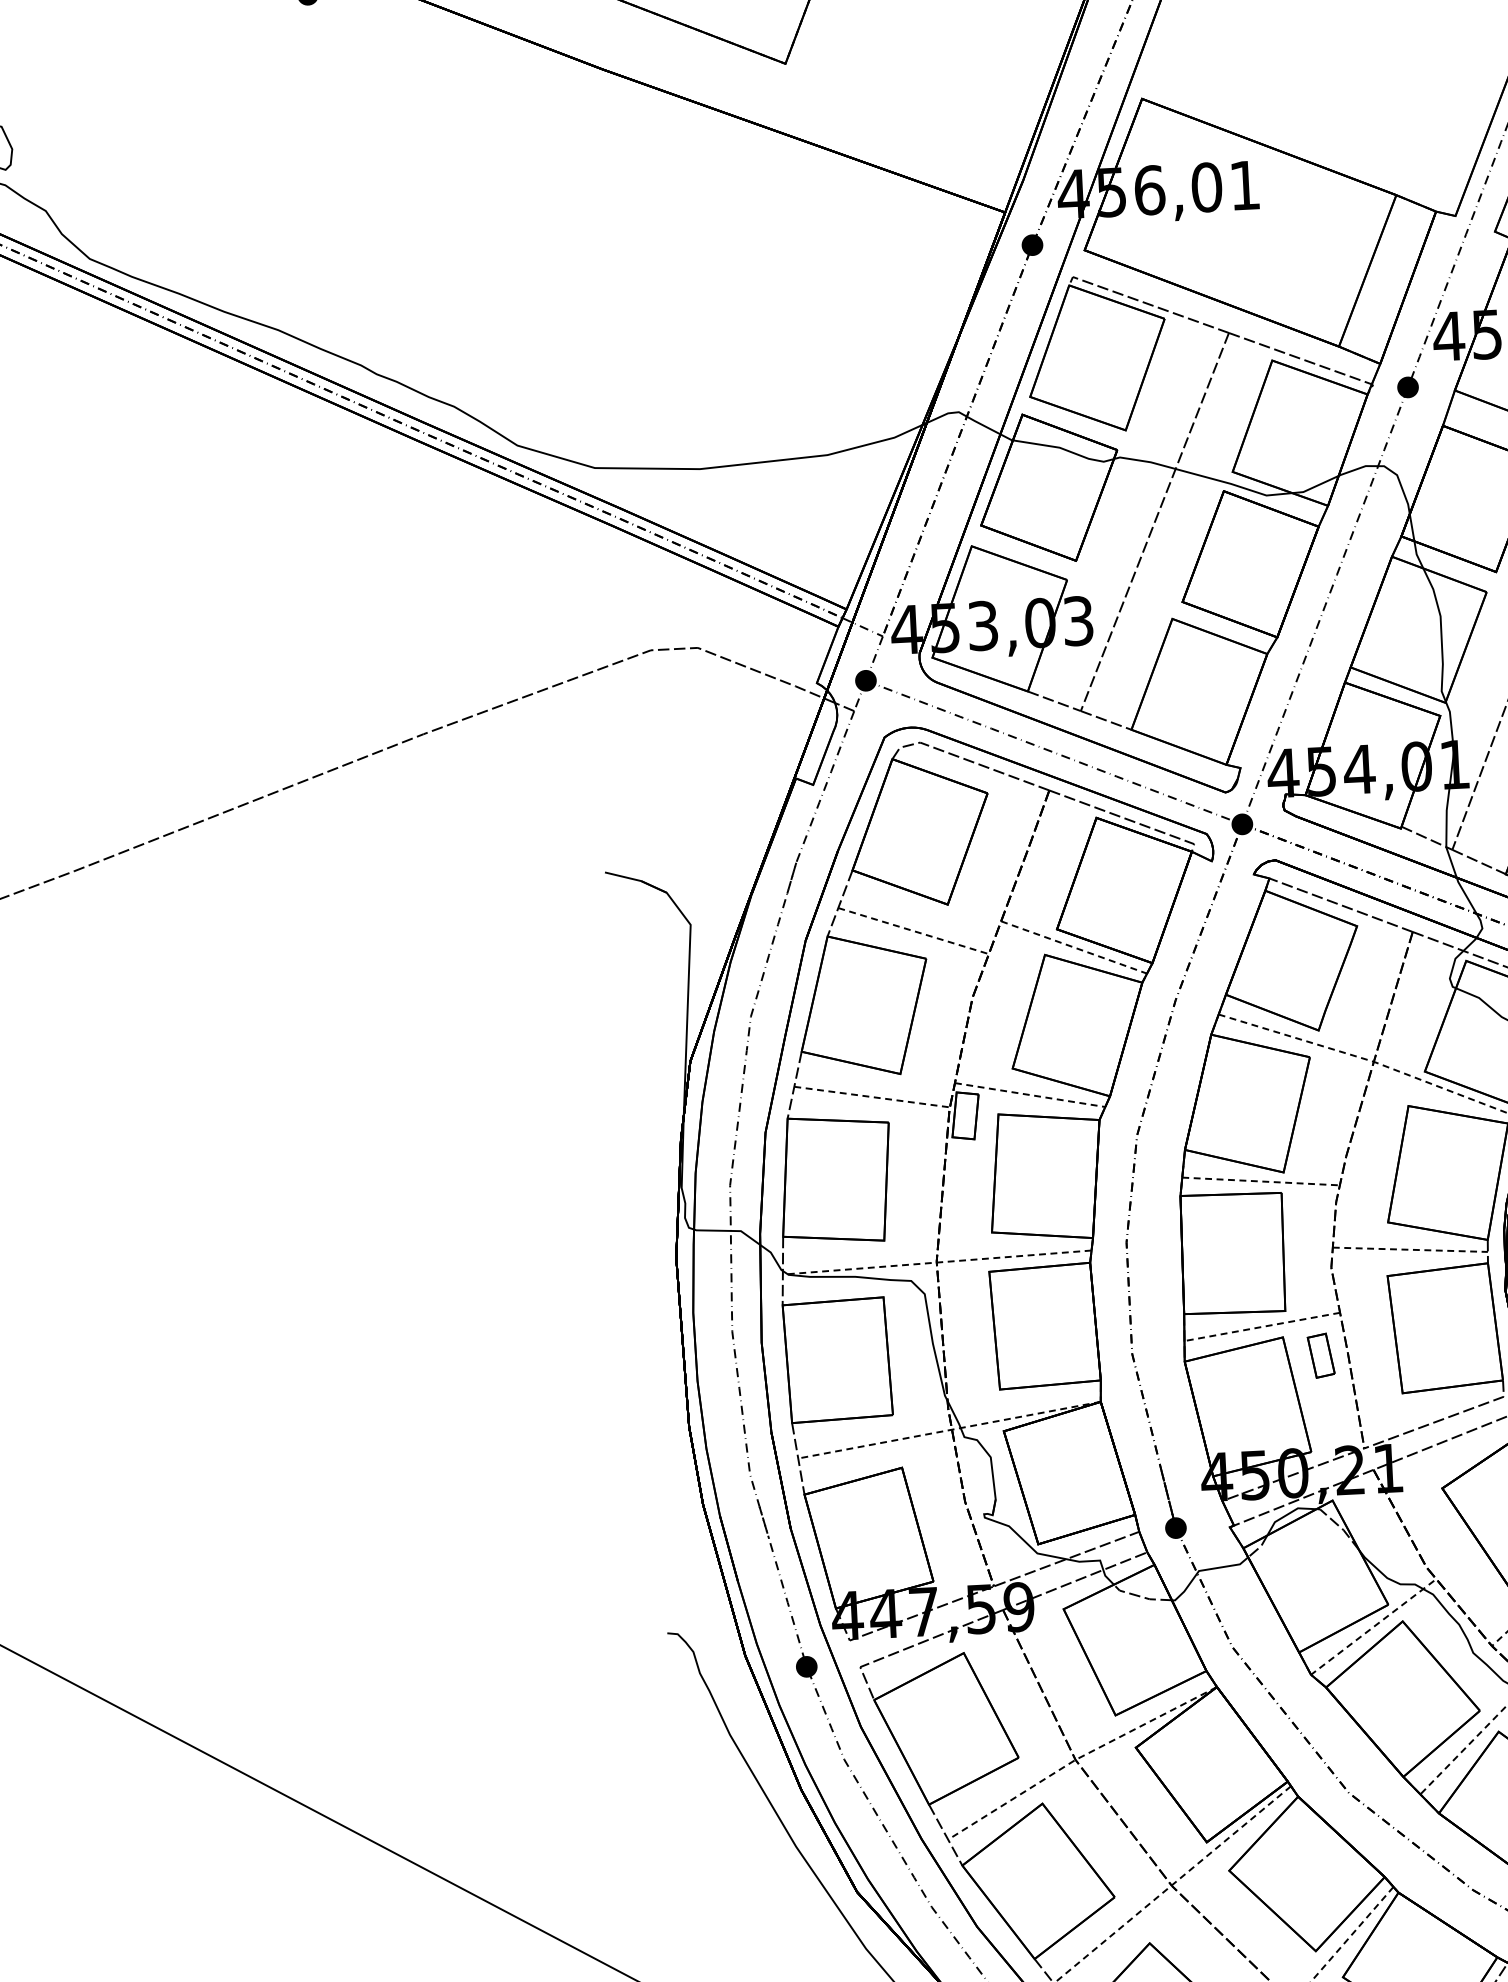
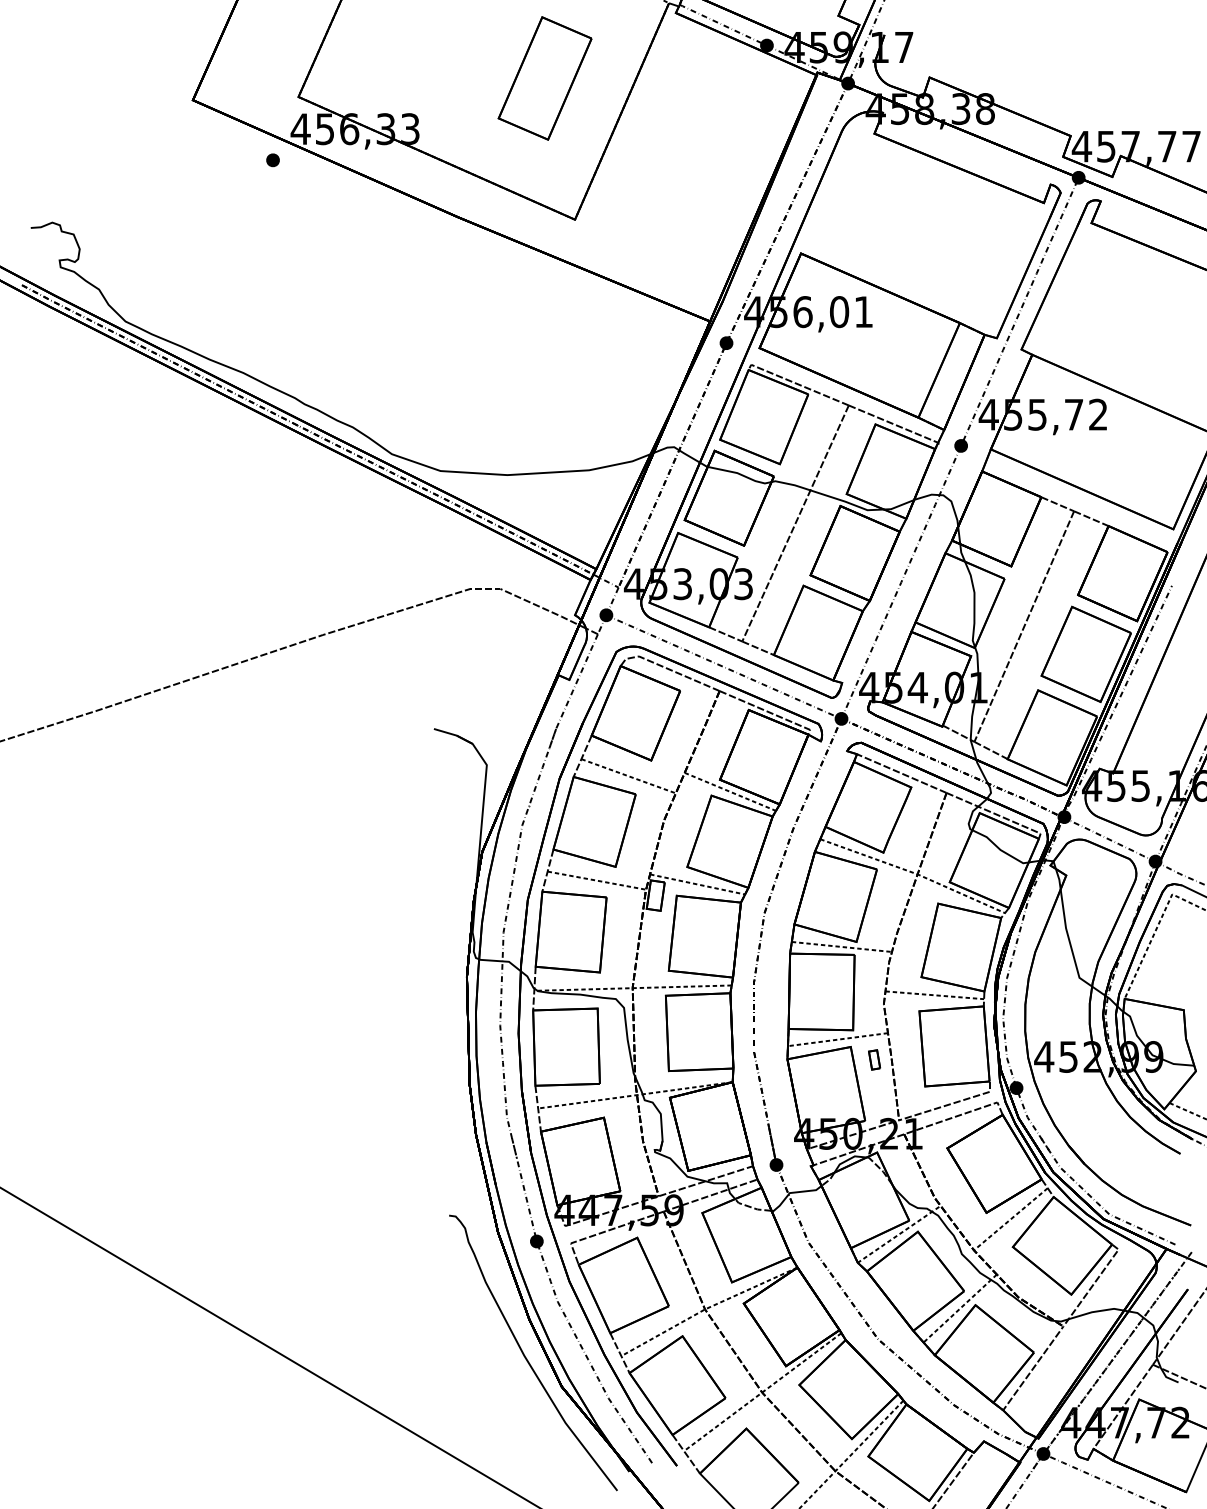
part: (1321, 1355) -> (874, 1059), size x0.7

